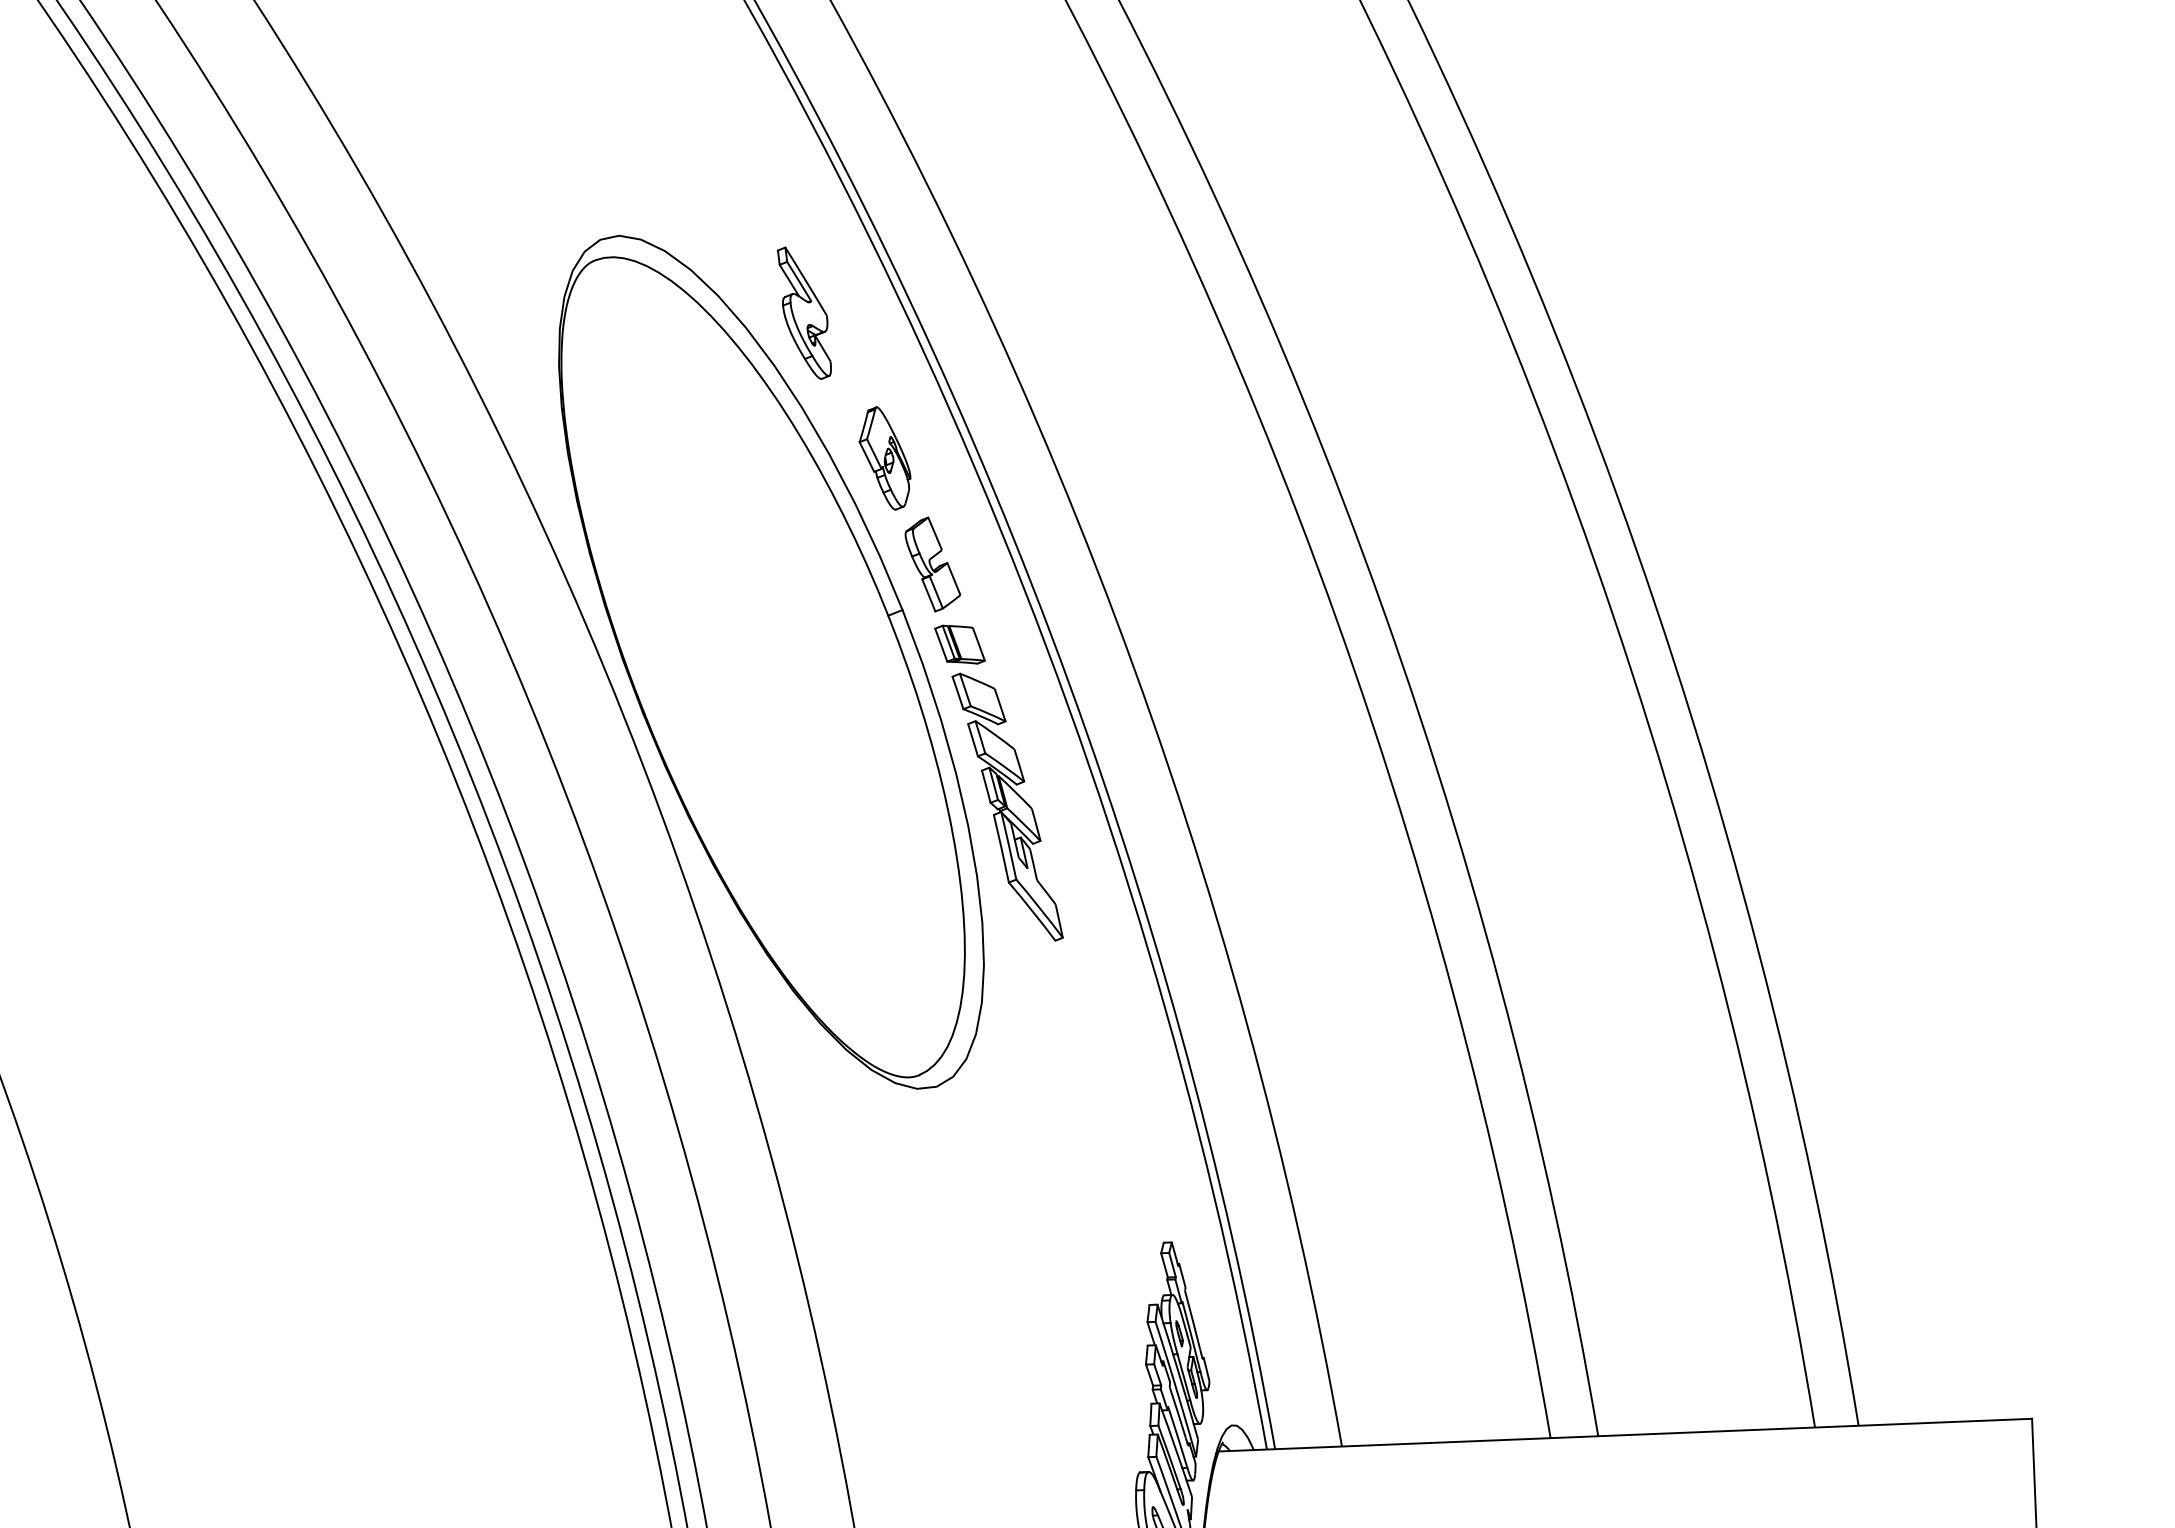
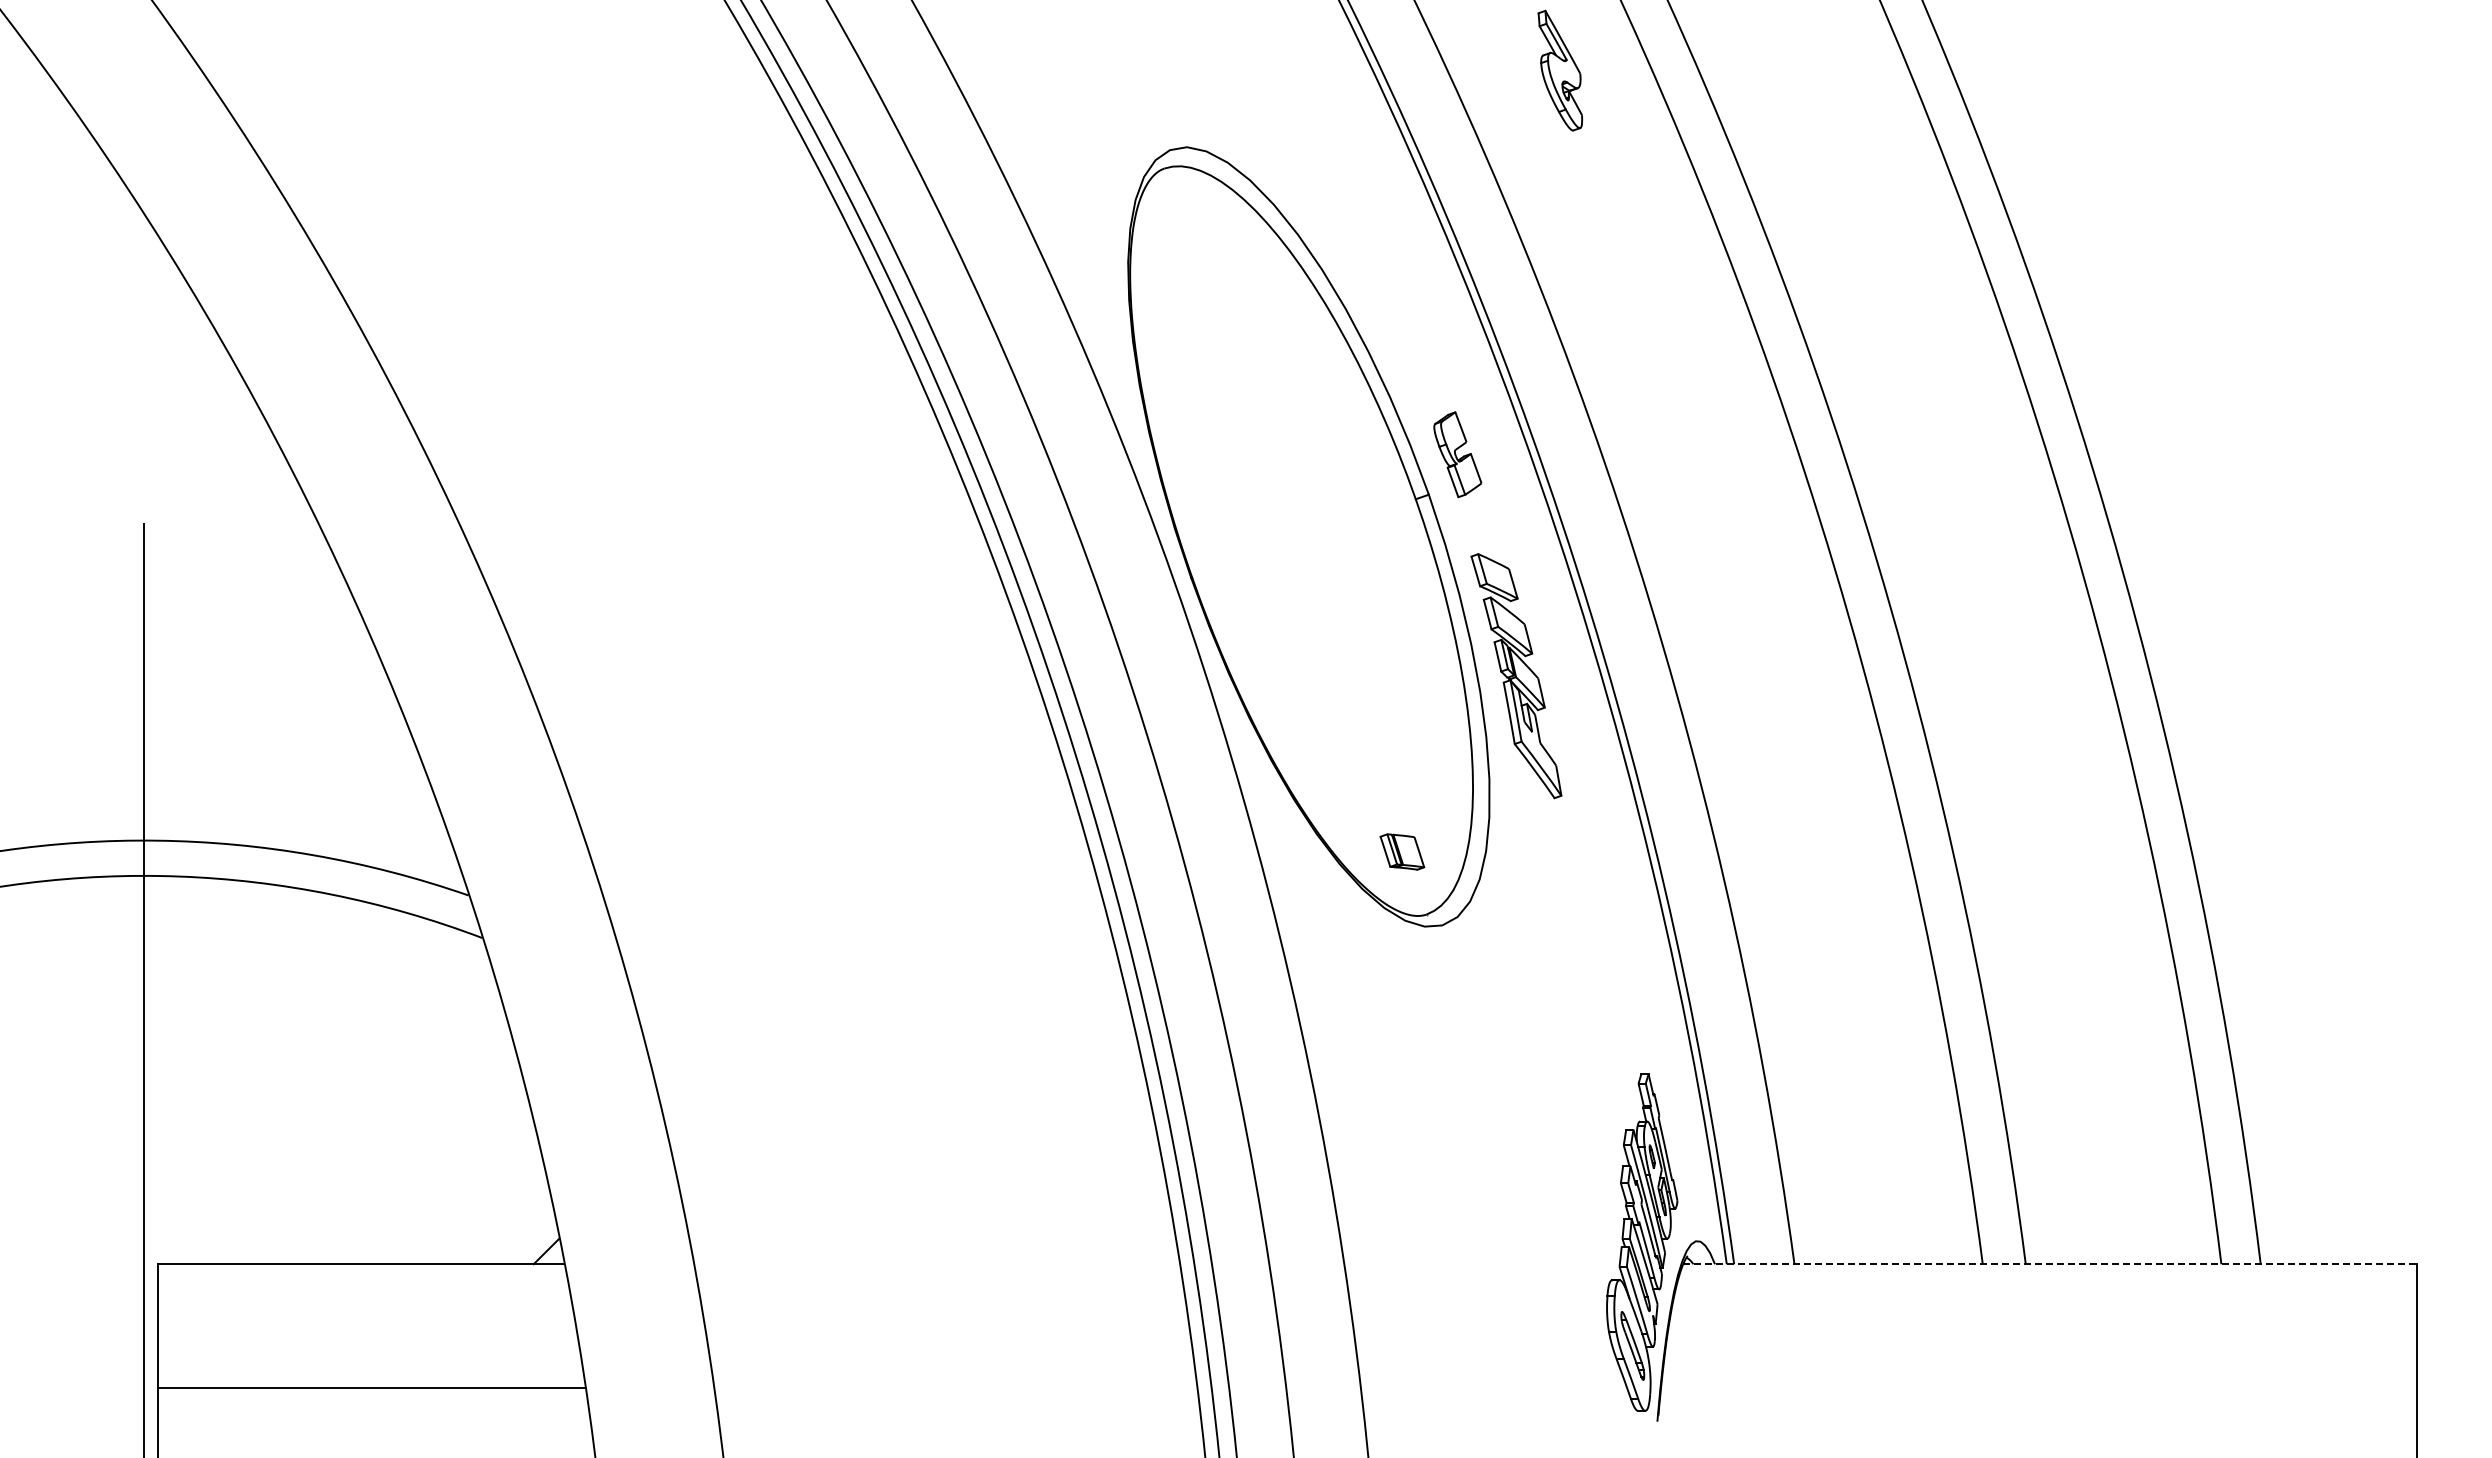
part: (803, 313) -> (1559, 70), moved
part: (884, 458) -> (1418, 357), removed
part: (960, 644) -> (1402, 851), moved
line: (1625, 1435) -> (2050, 1264), solid -> dashed

